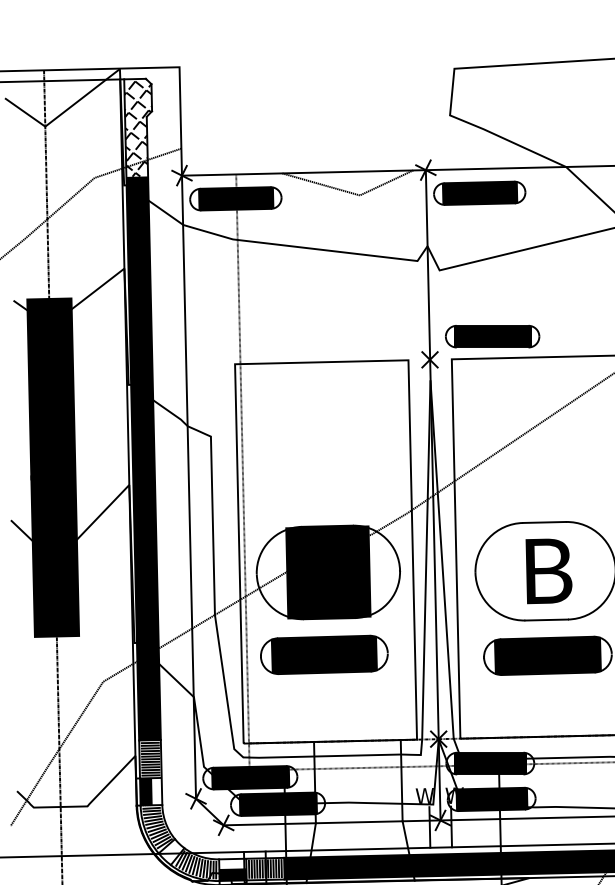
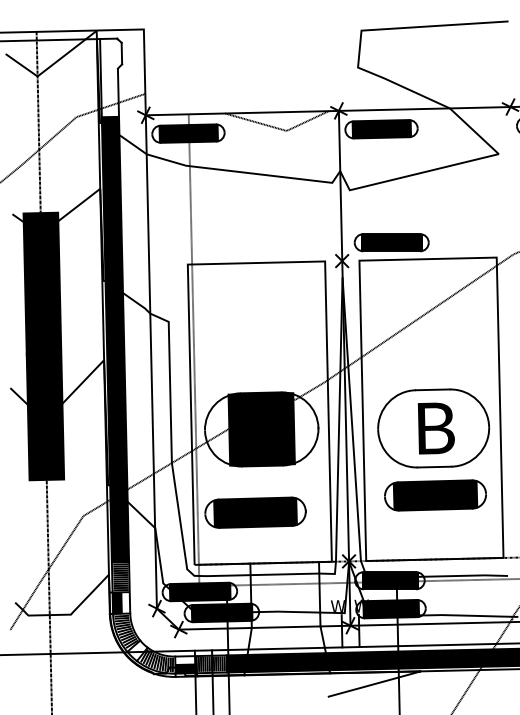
hatch: (138, 129) -> (111, 78), removed
part: (324, 654) -> (255, 512), moved

